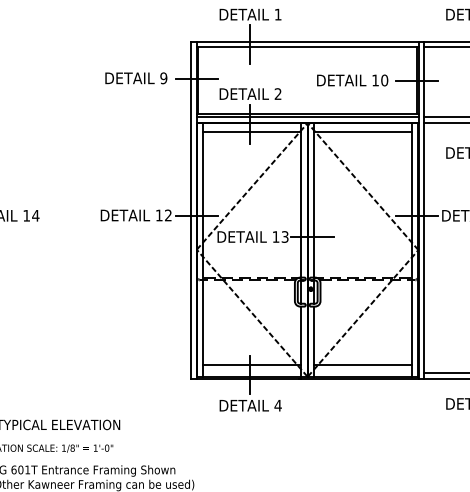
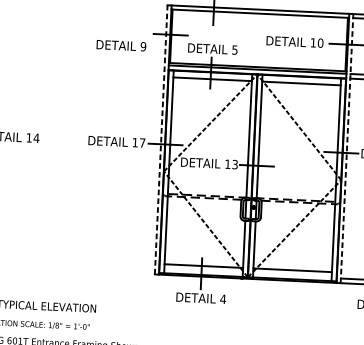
text: (136, 78) -> (121, 45), moved
text: (277, 94) -> (234, 50), 2 -> 5
line: (191, 209) -> (161, 139), solid -> dashed
line: (423, 209) -> (346, 147), solid -> dashed
text: (168, 215) -> (142, 143), 12 -> 17

